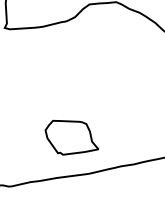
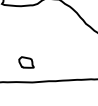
part: (70, 136) -> (26, 62), size x0.6

